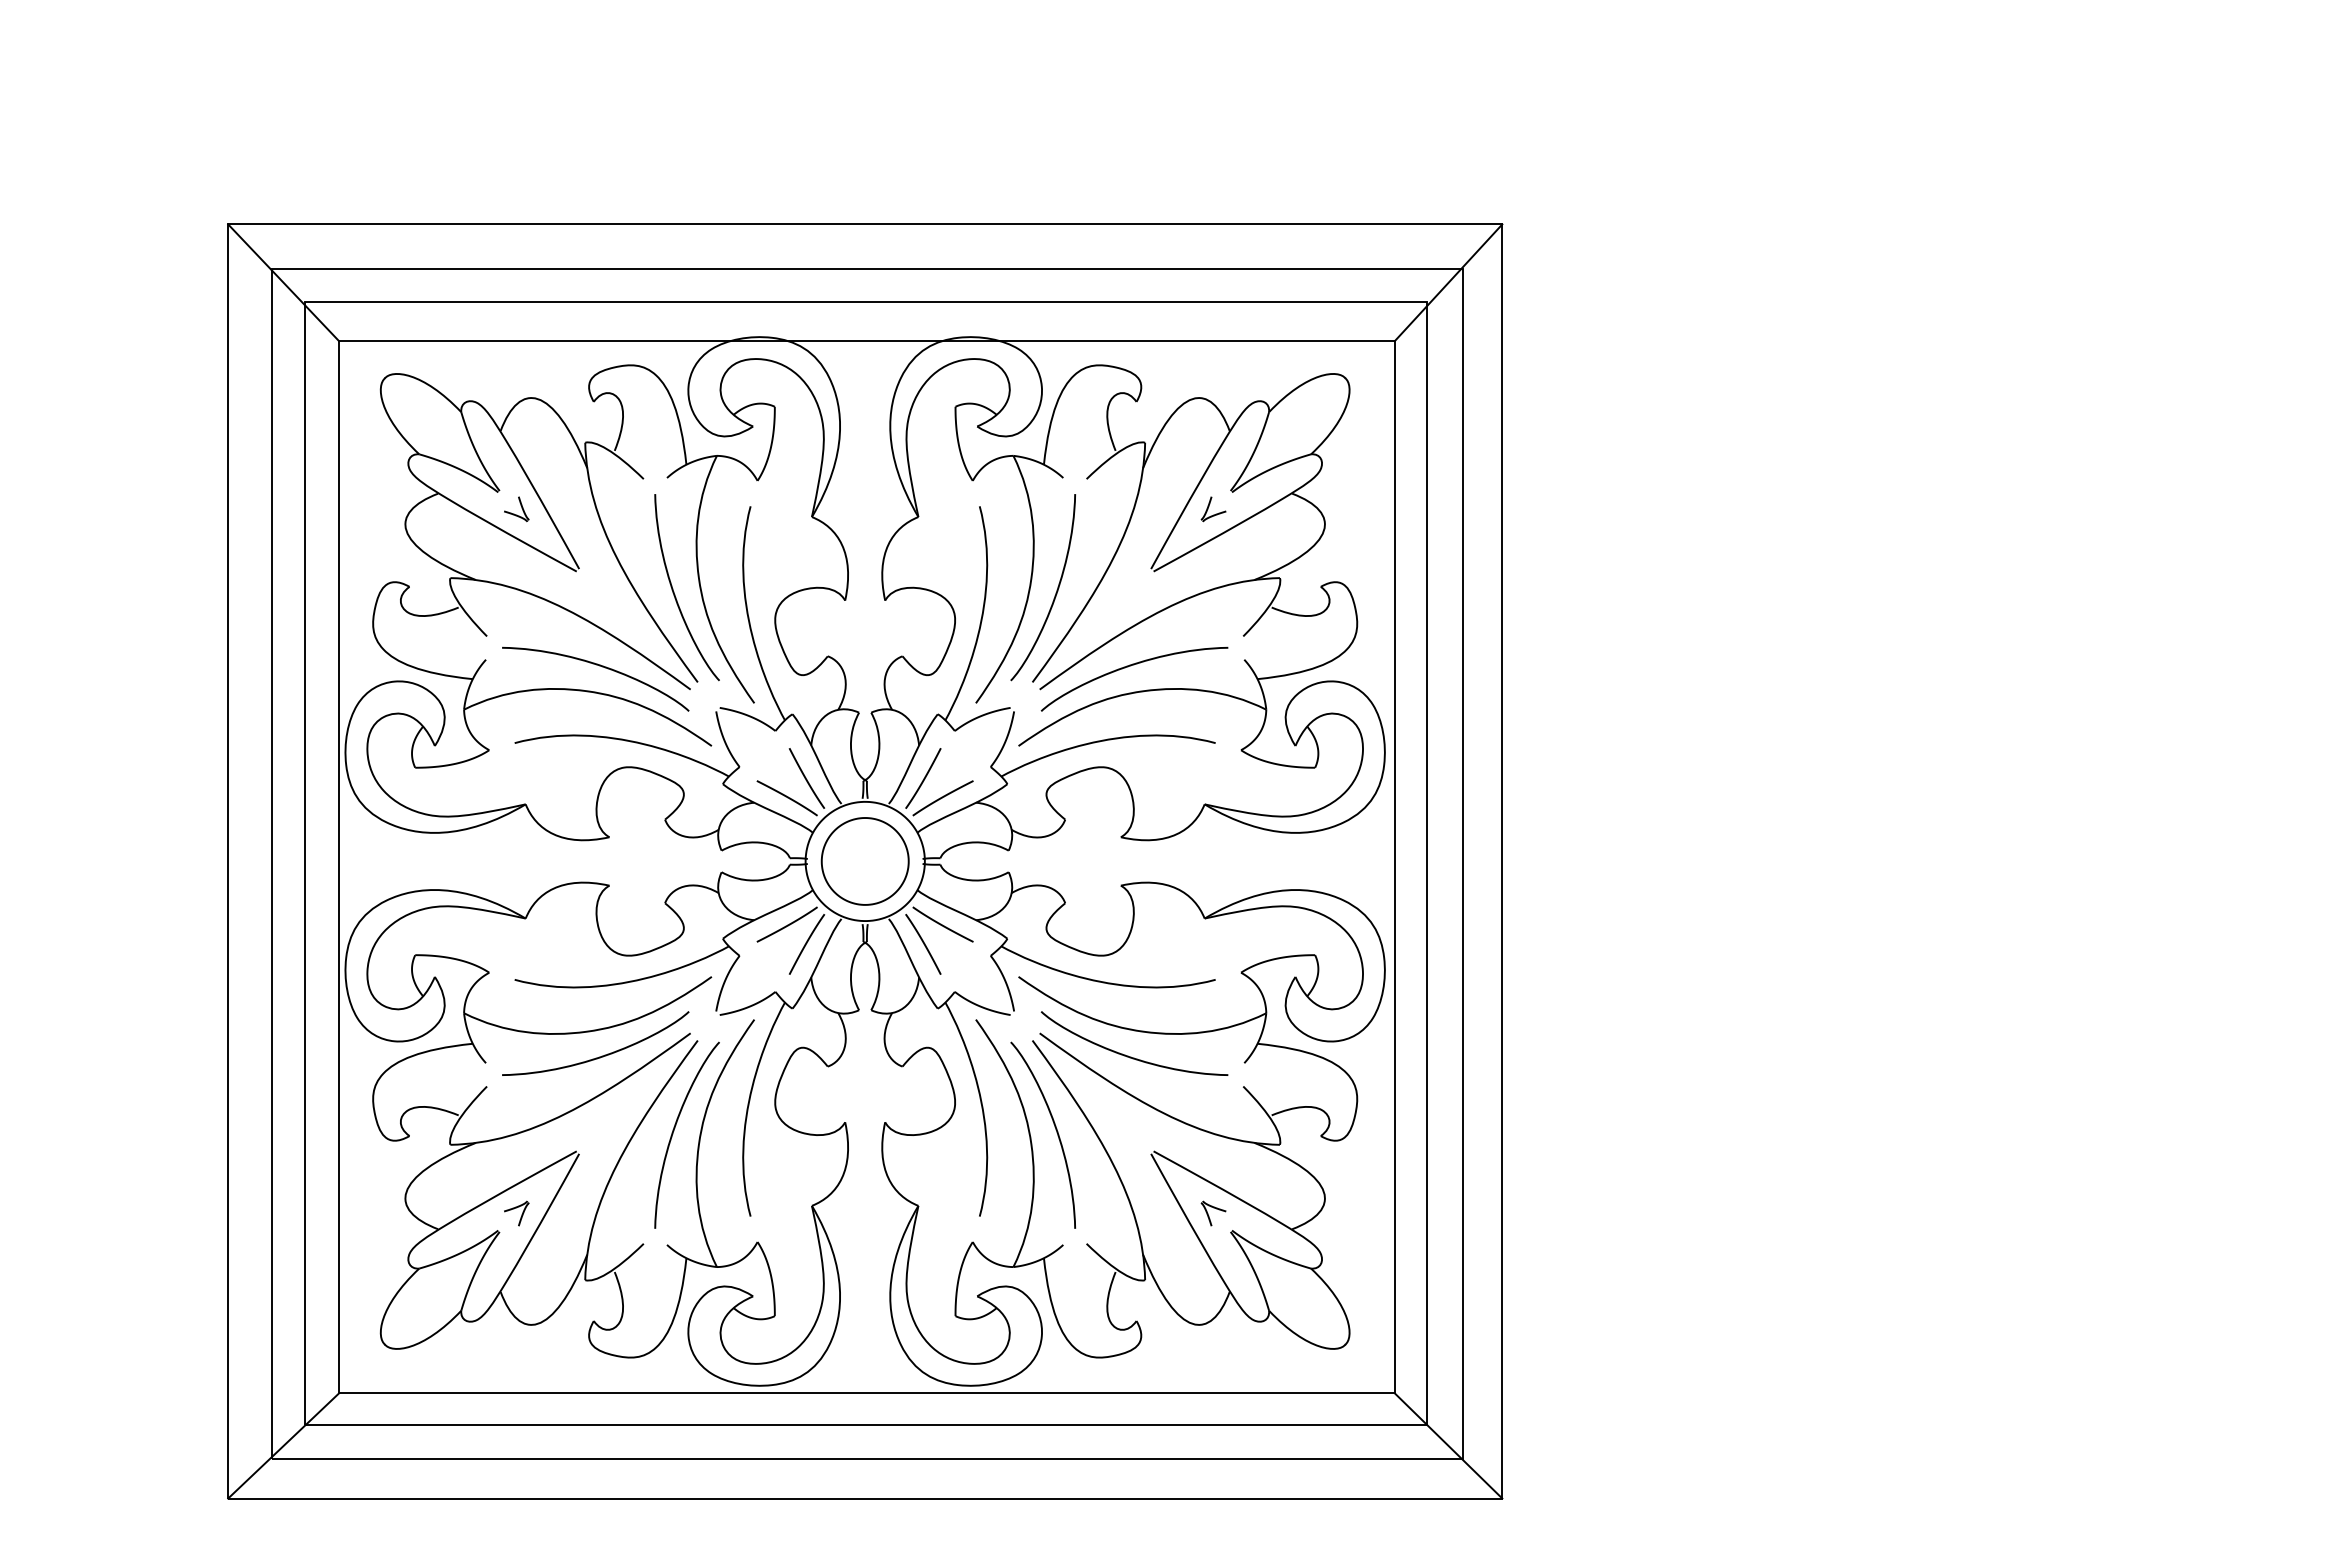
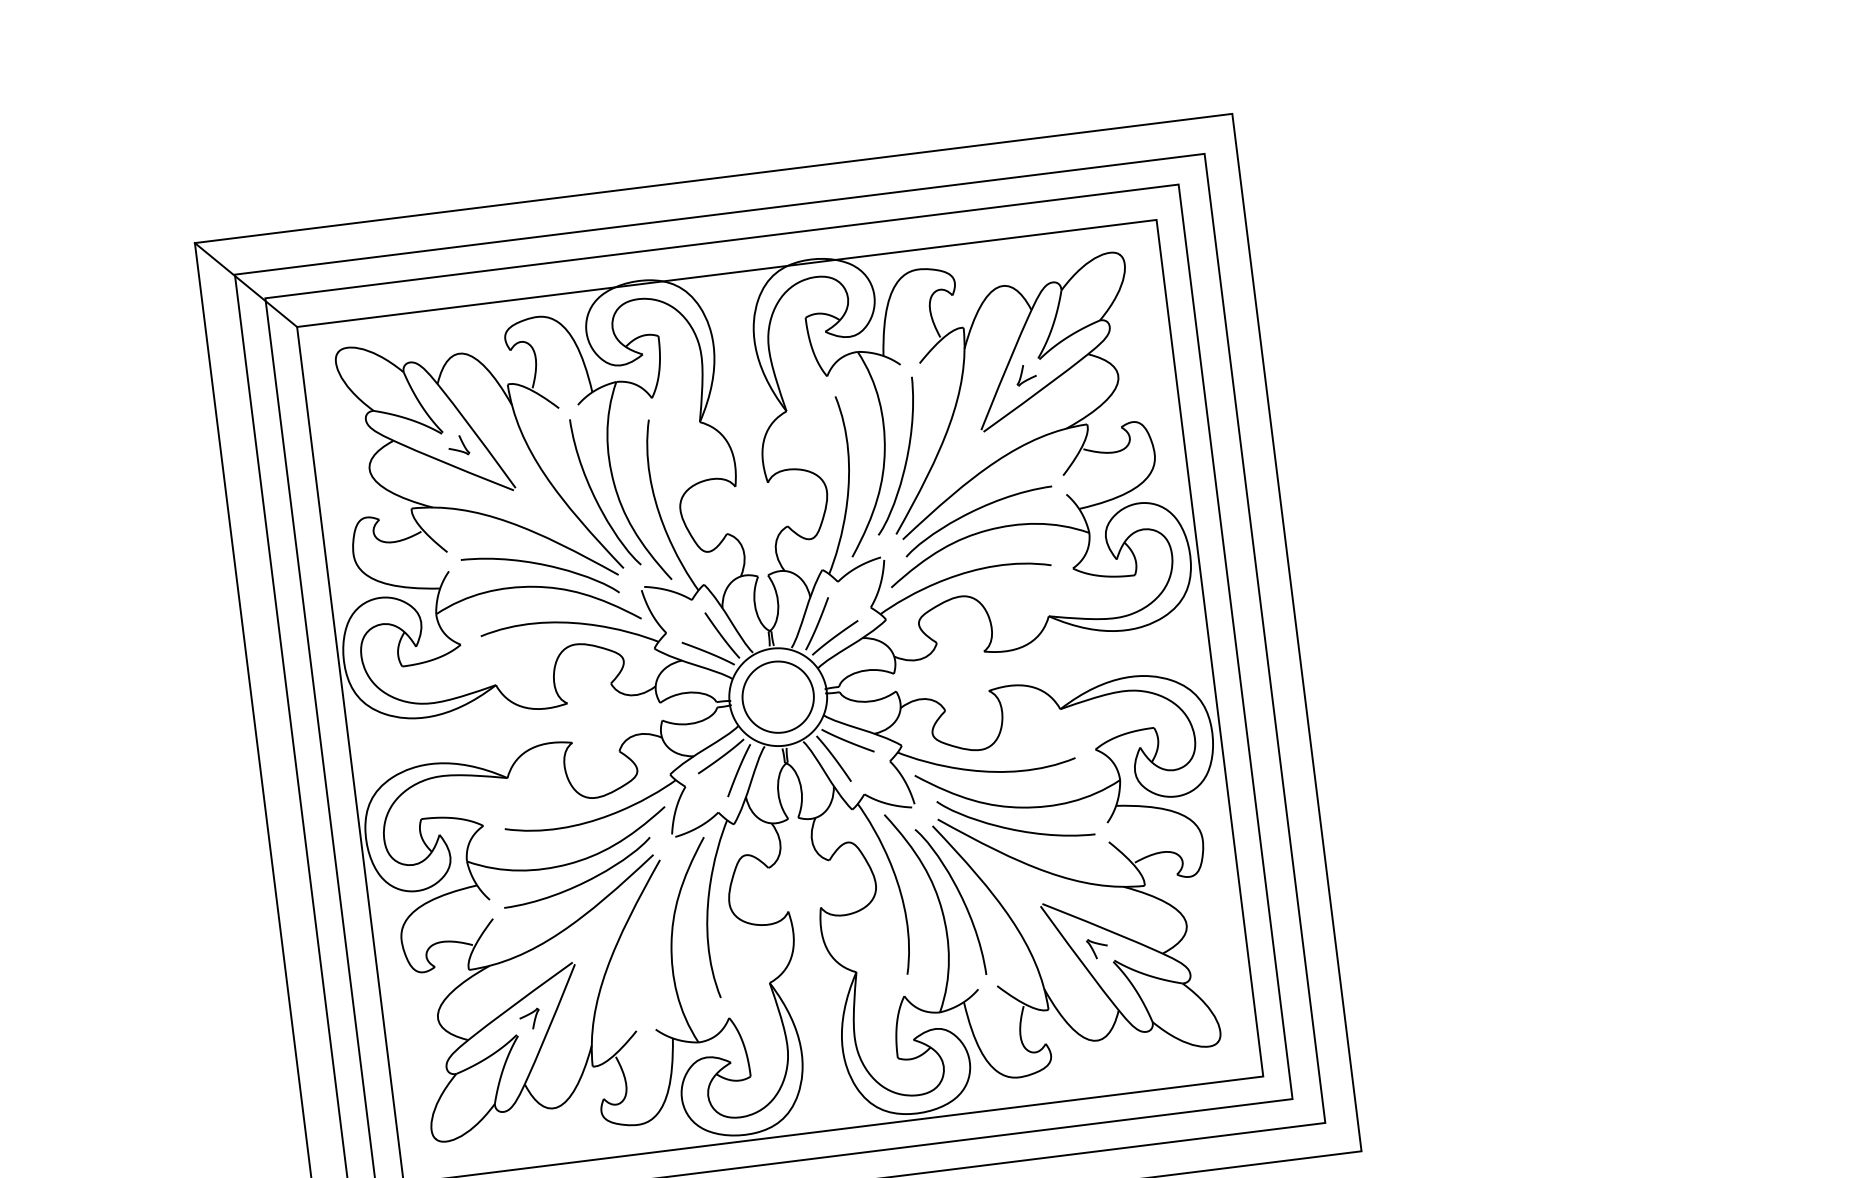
line: (1448, 282) -> (1194, 166), removed
curve: (674, 1131) -> (650, 936), removed
line: (1448, 1445) -> (1312, 1113), removed

